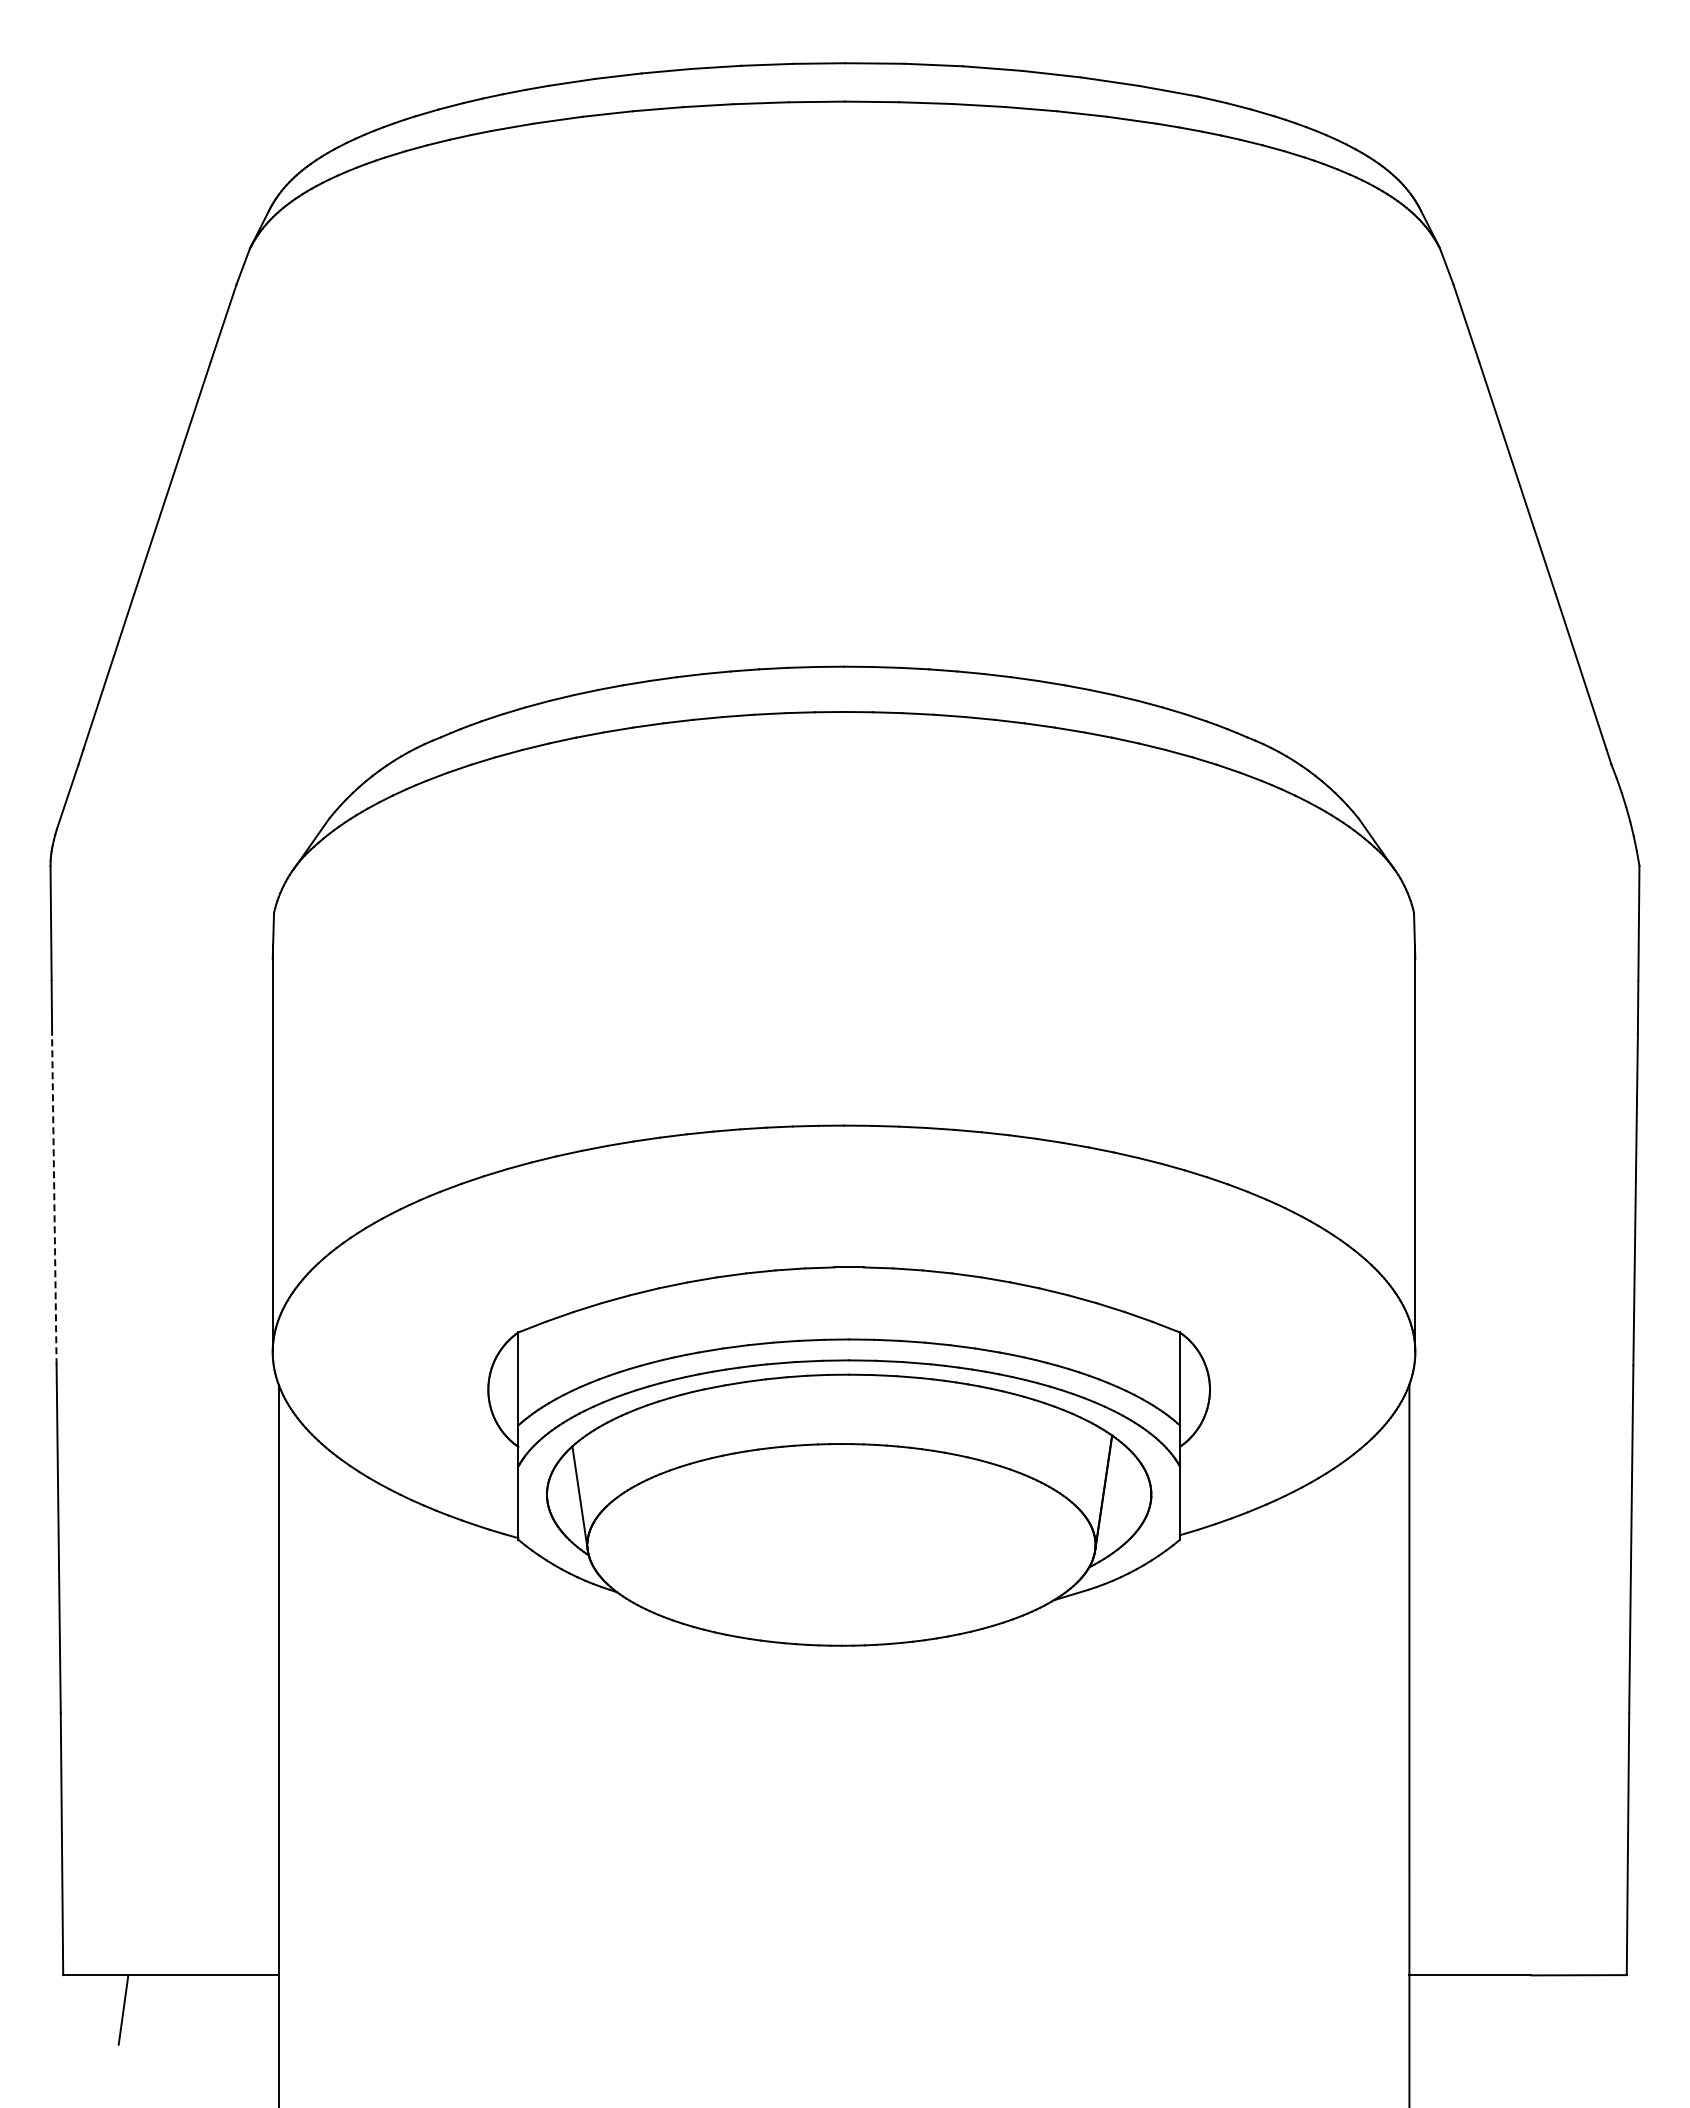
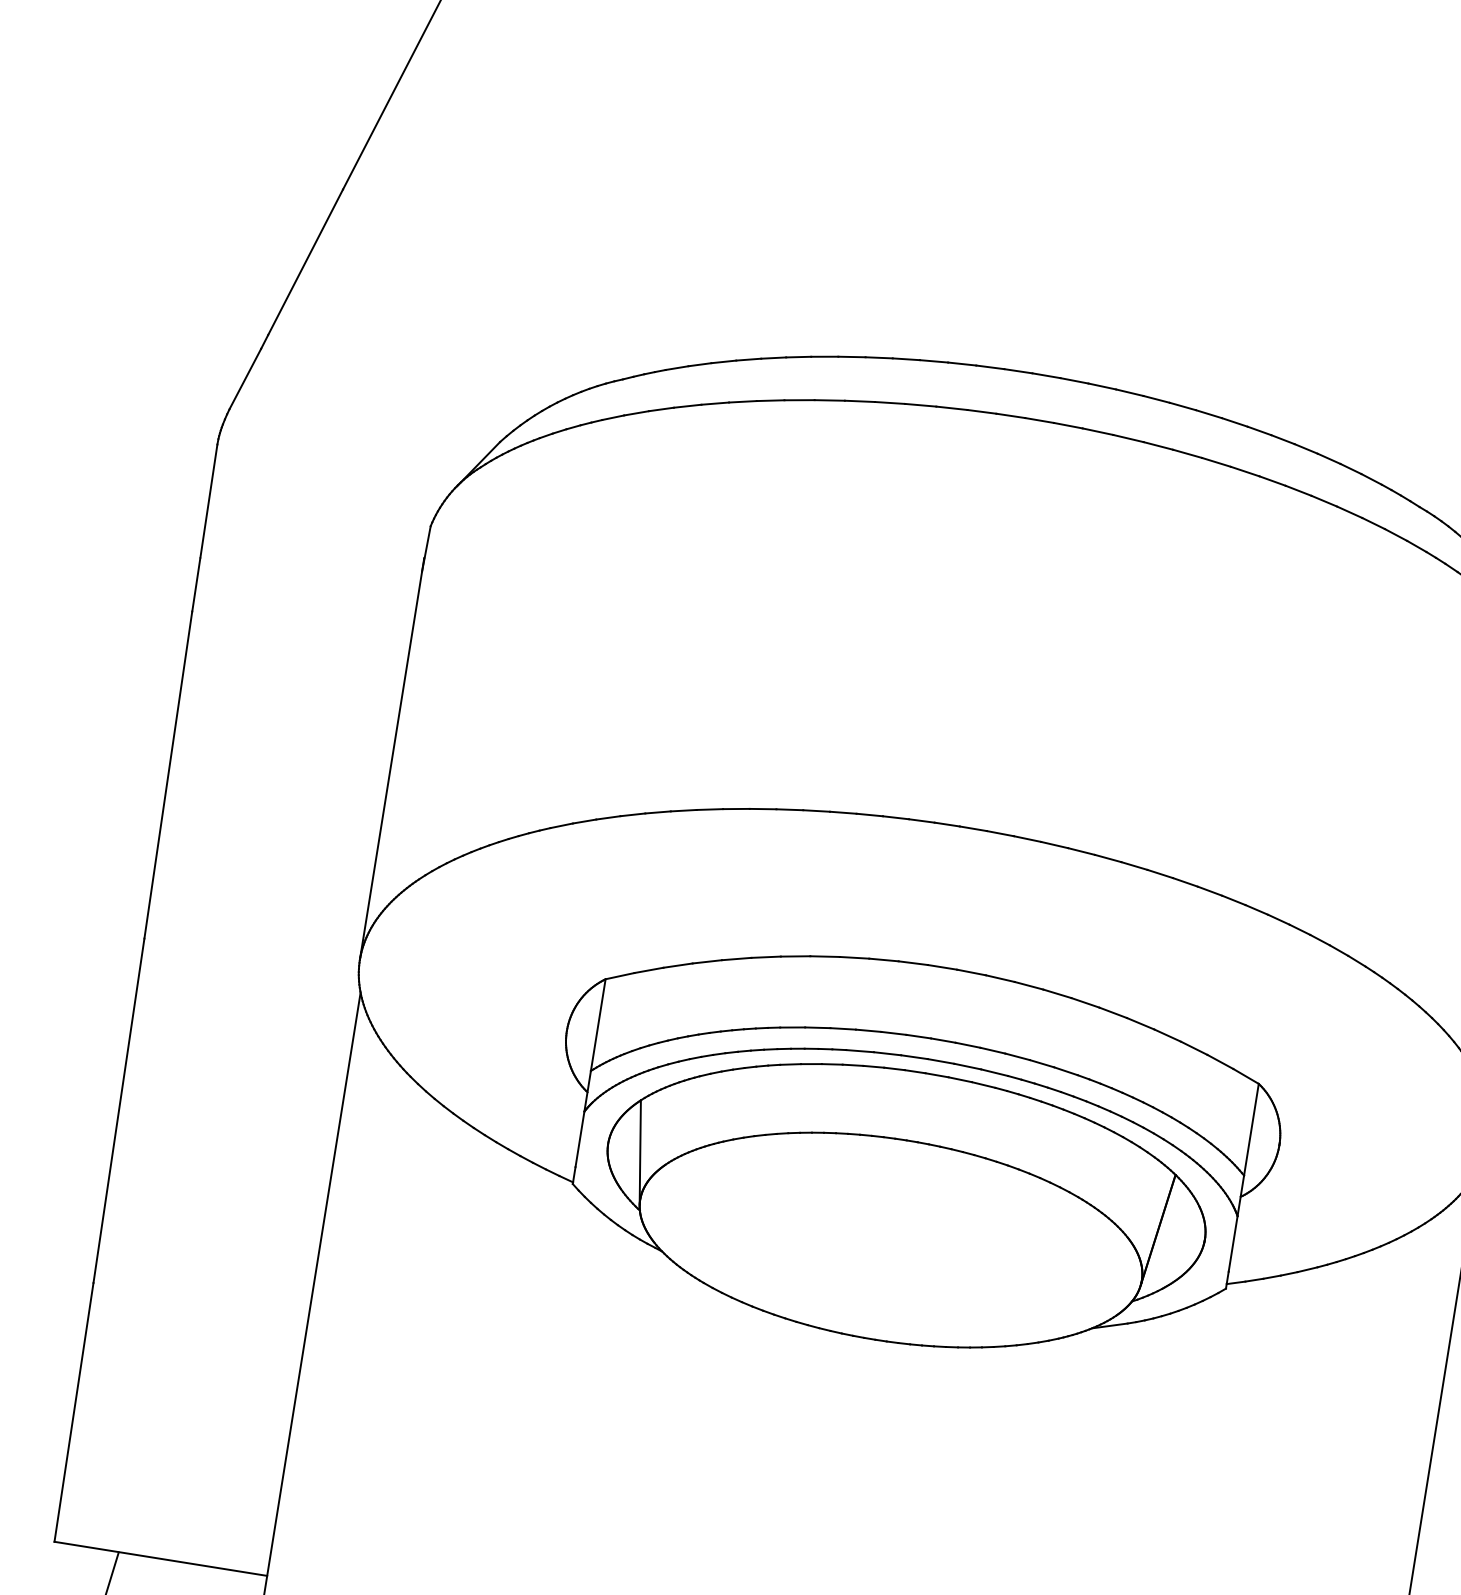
line: (54, 1199) -> (168, 774), dashed -> solid

